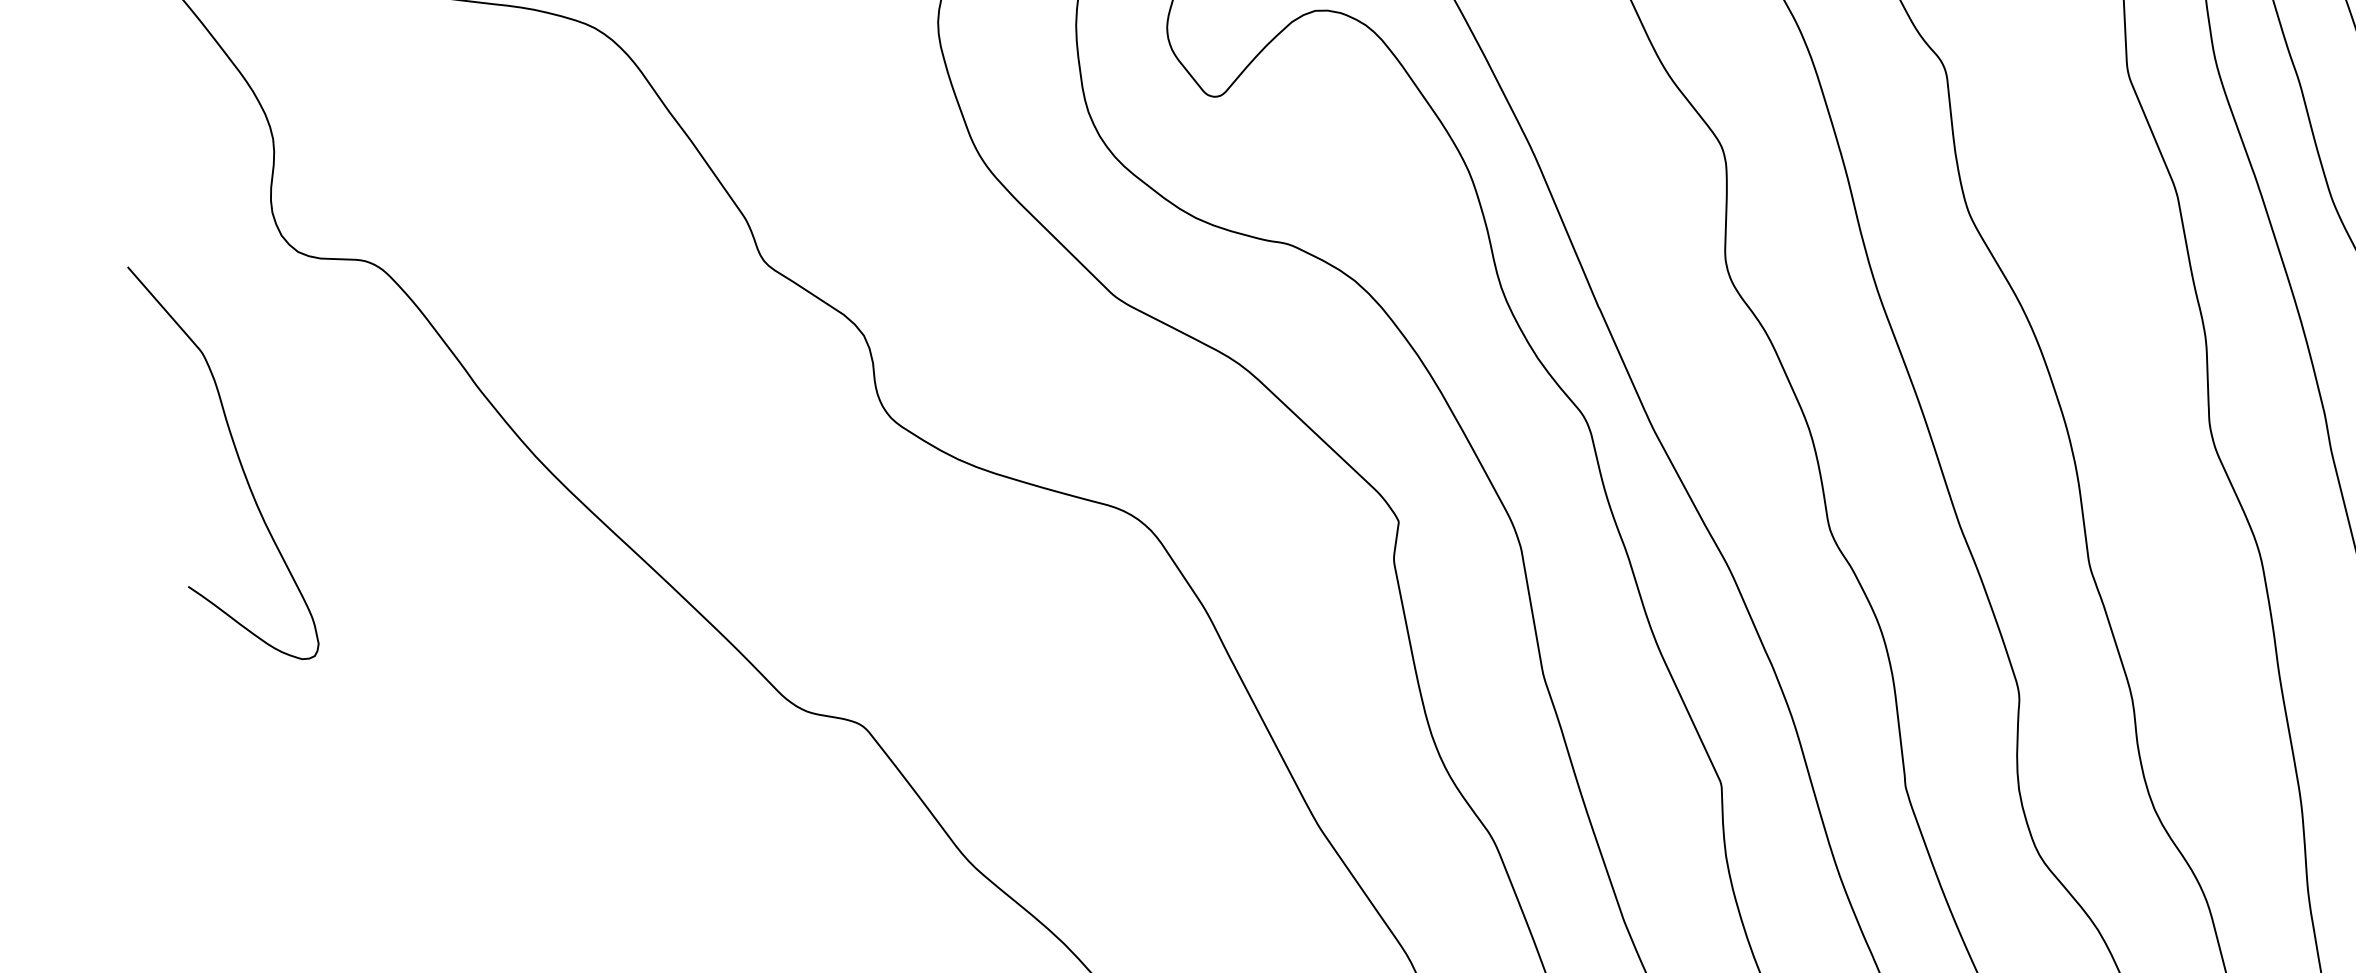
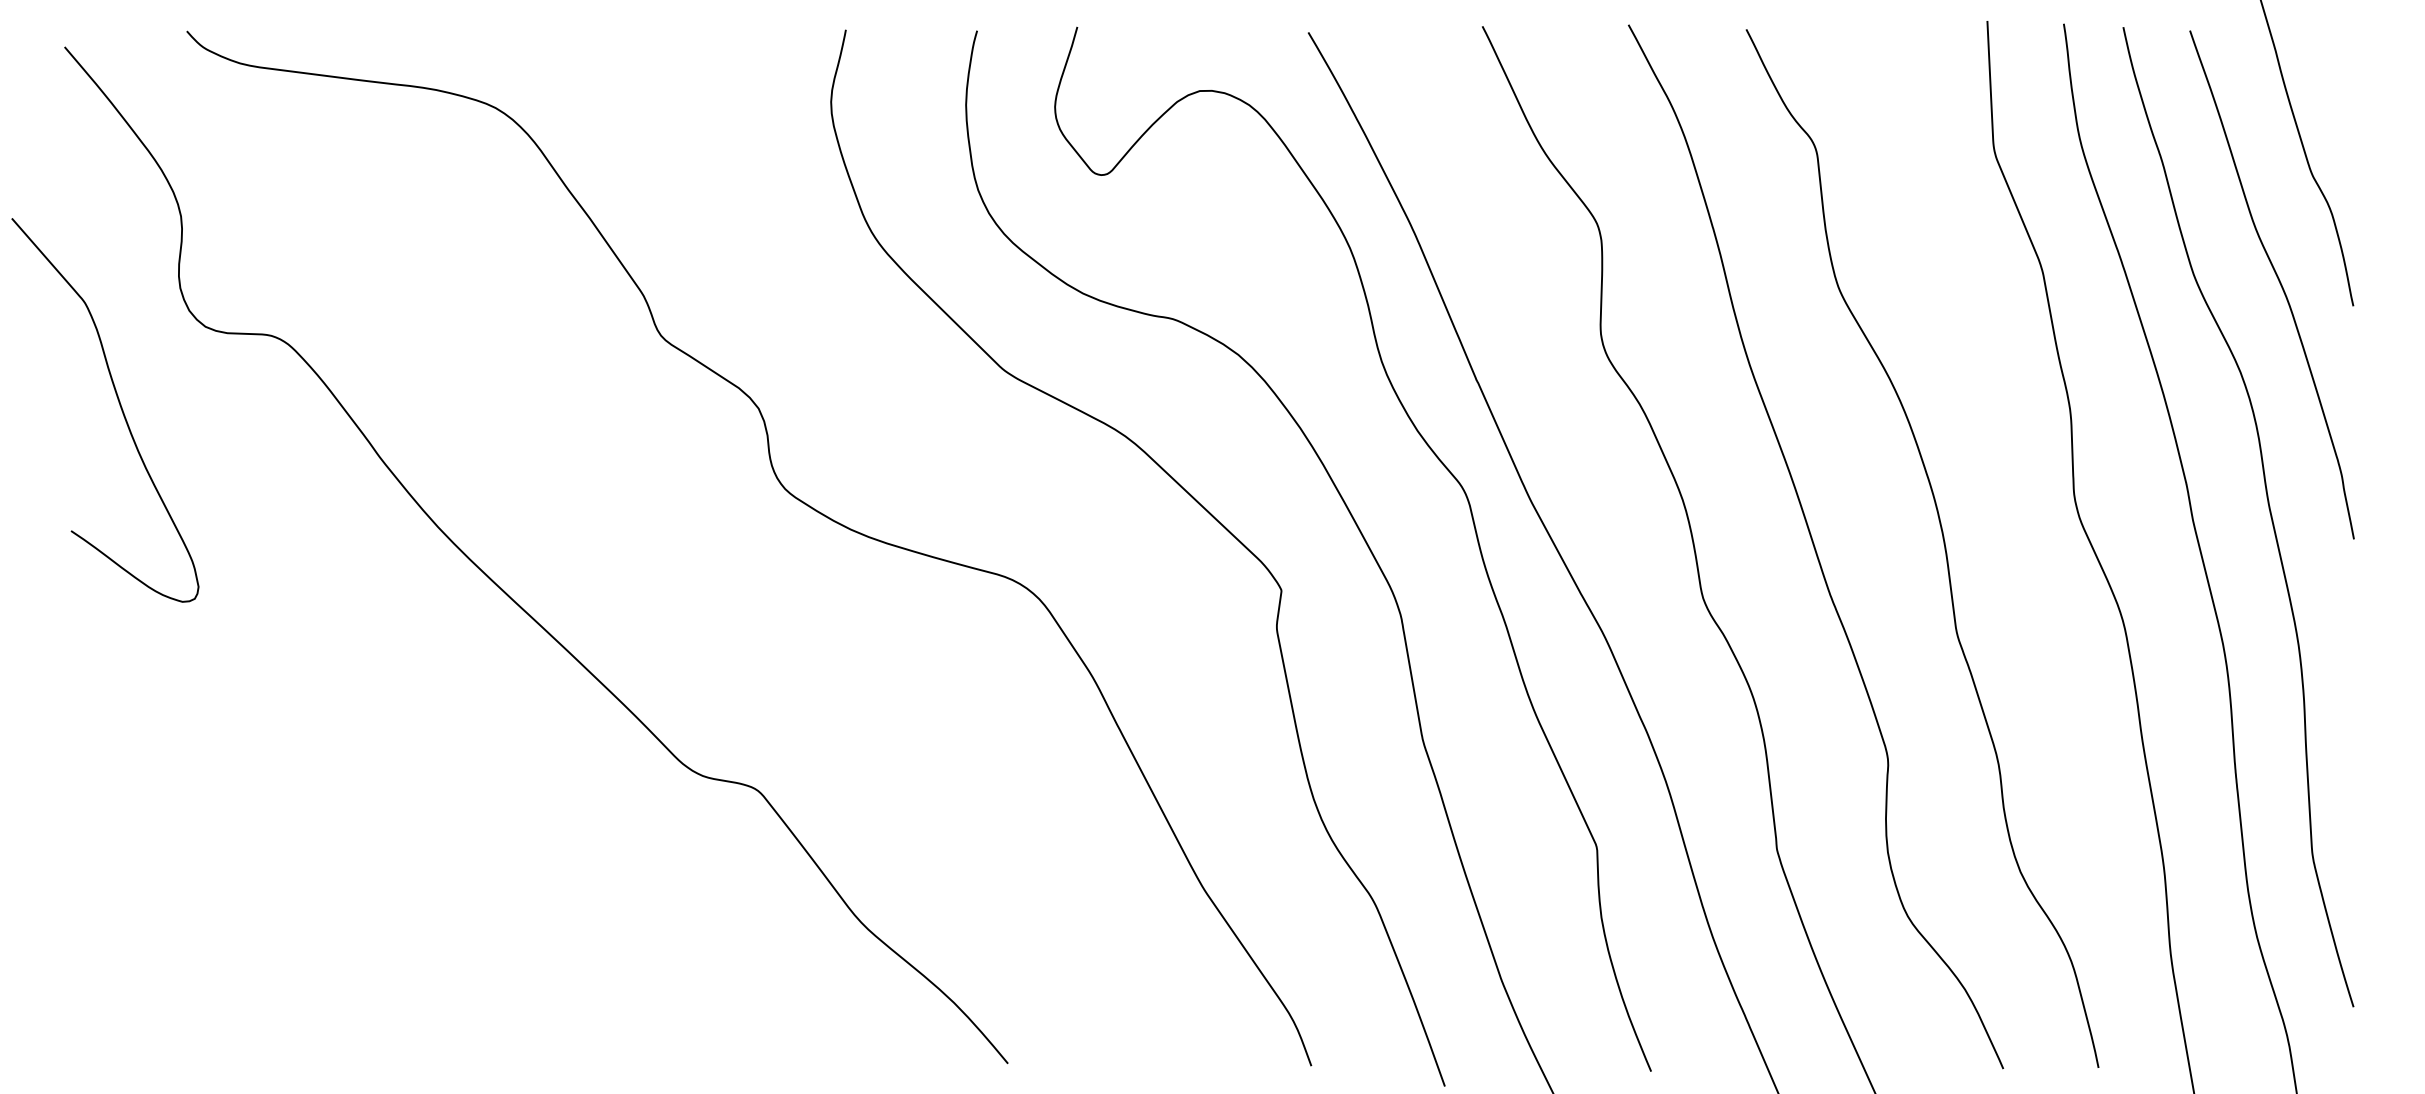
curve: (237, 458) -> (119, 405), moved

